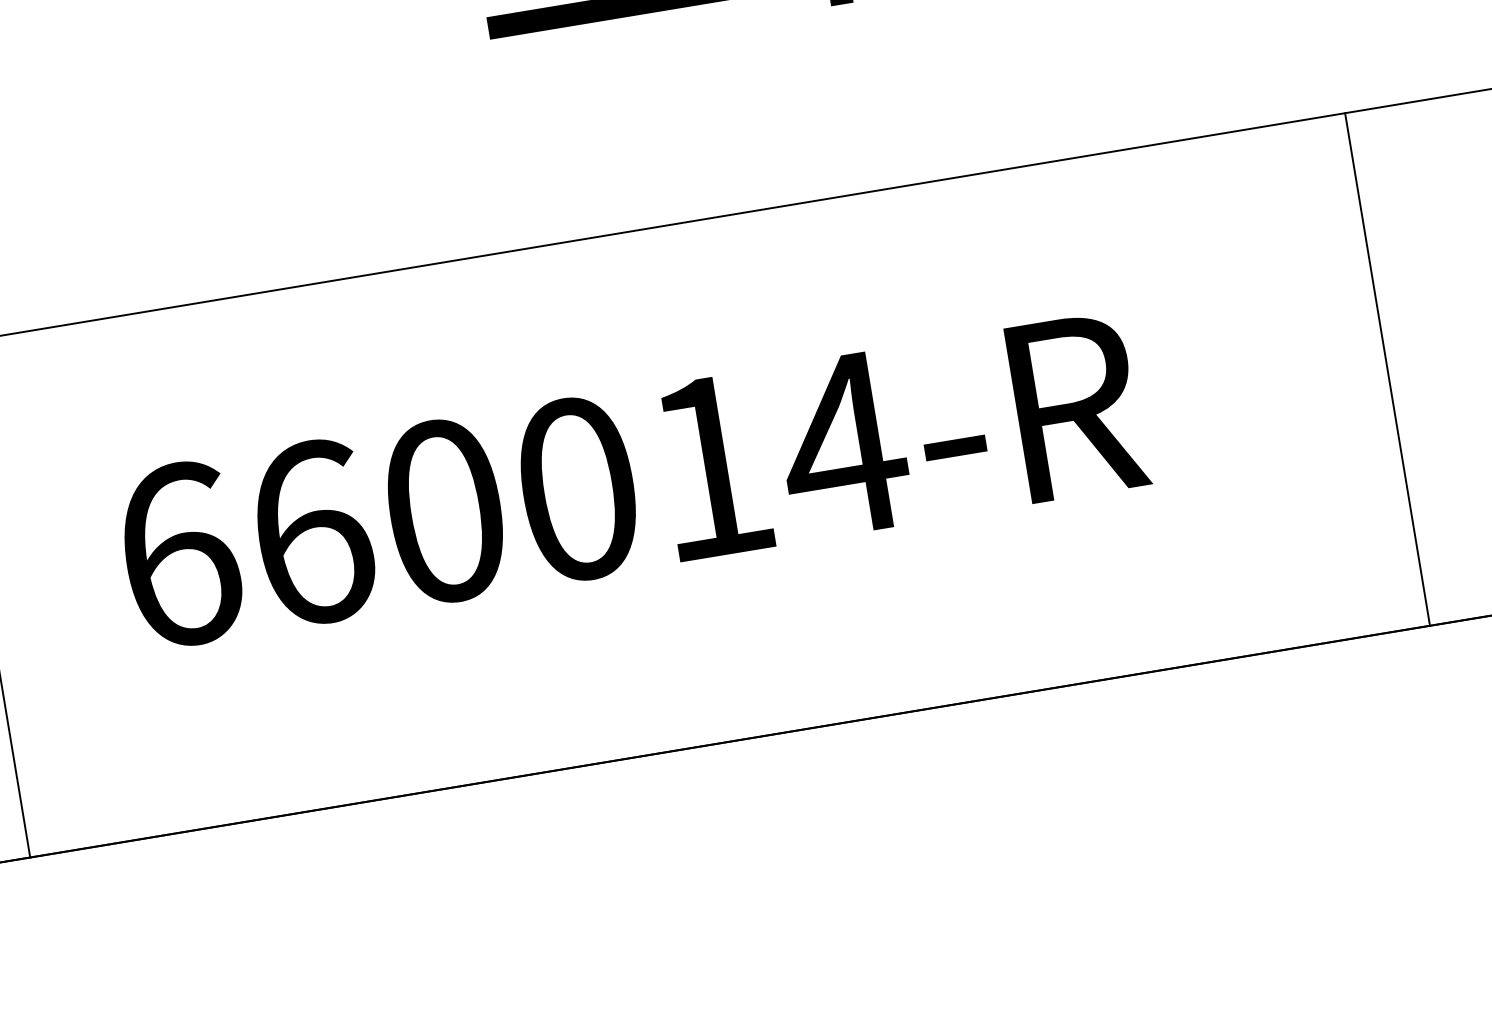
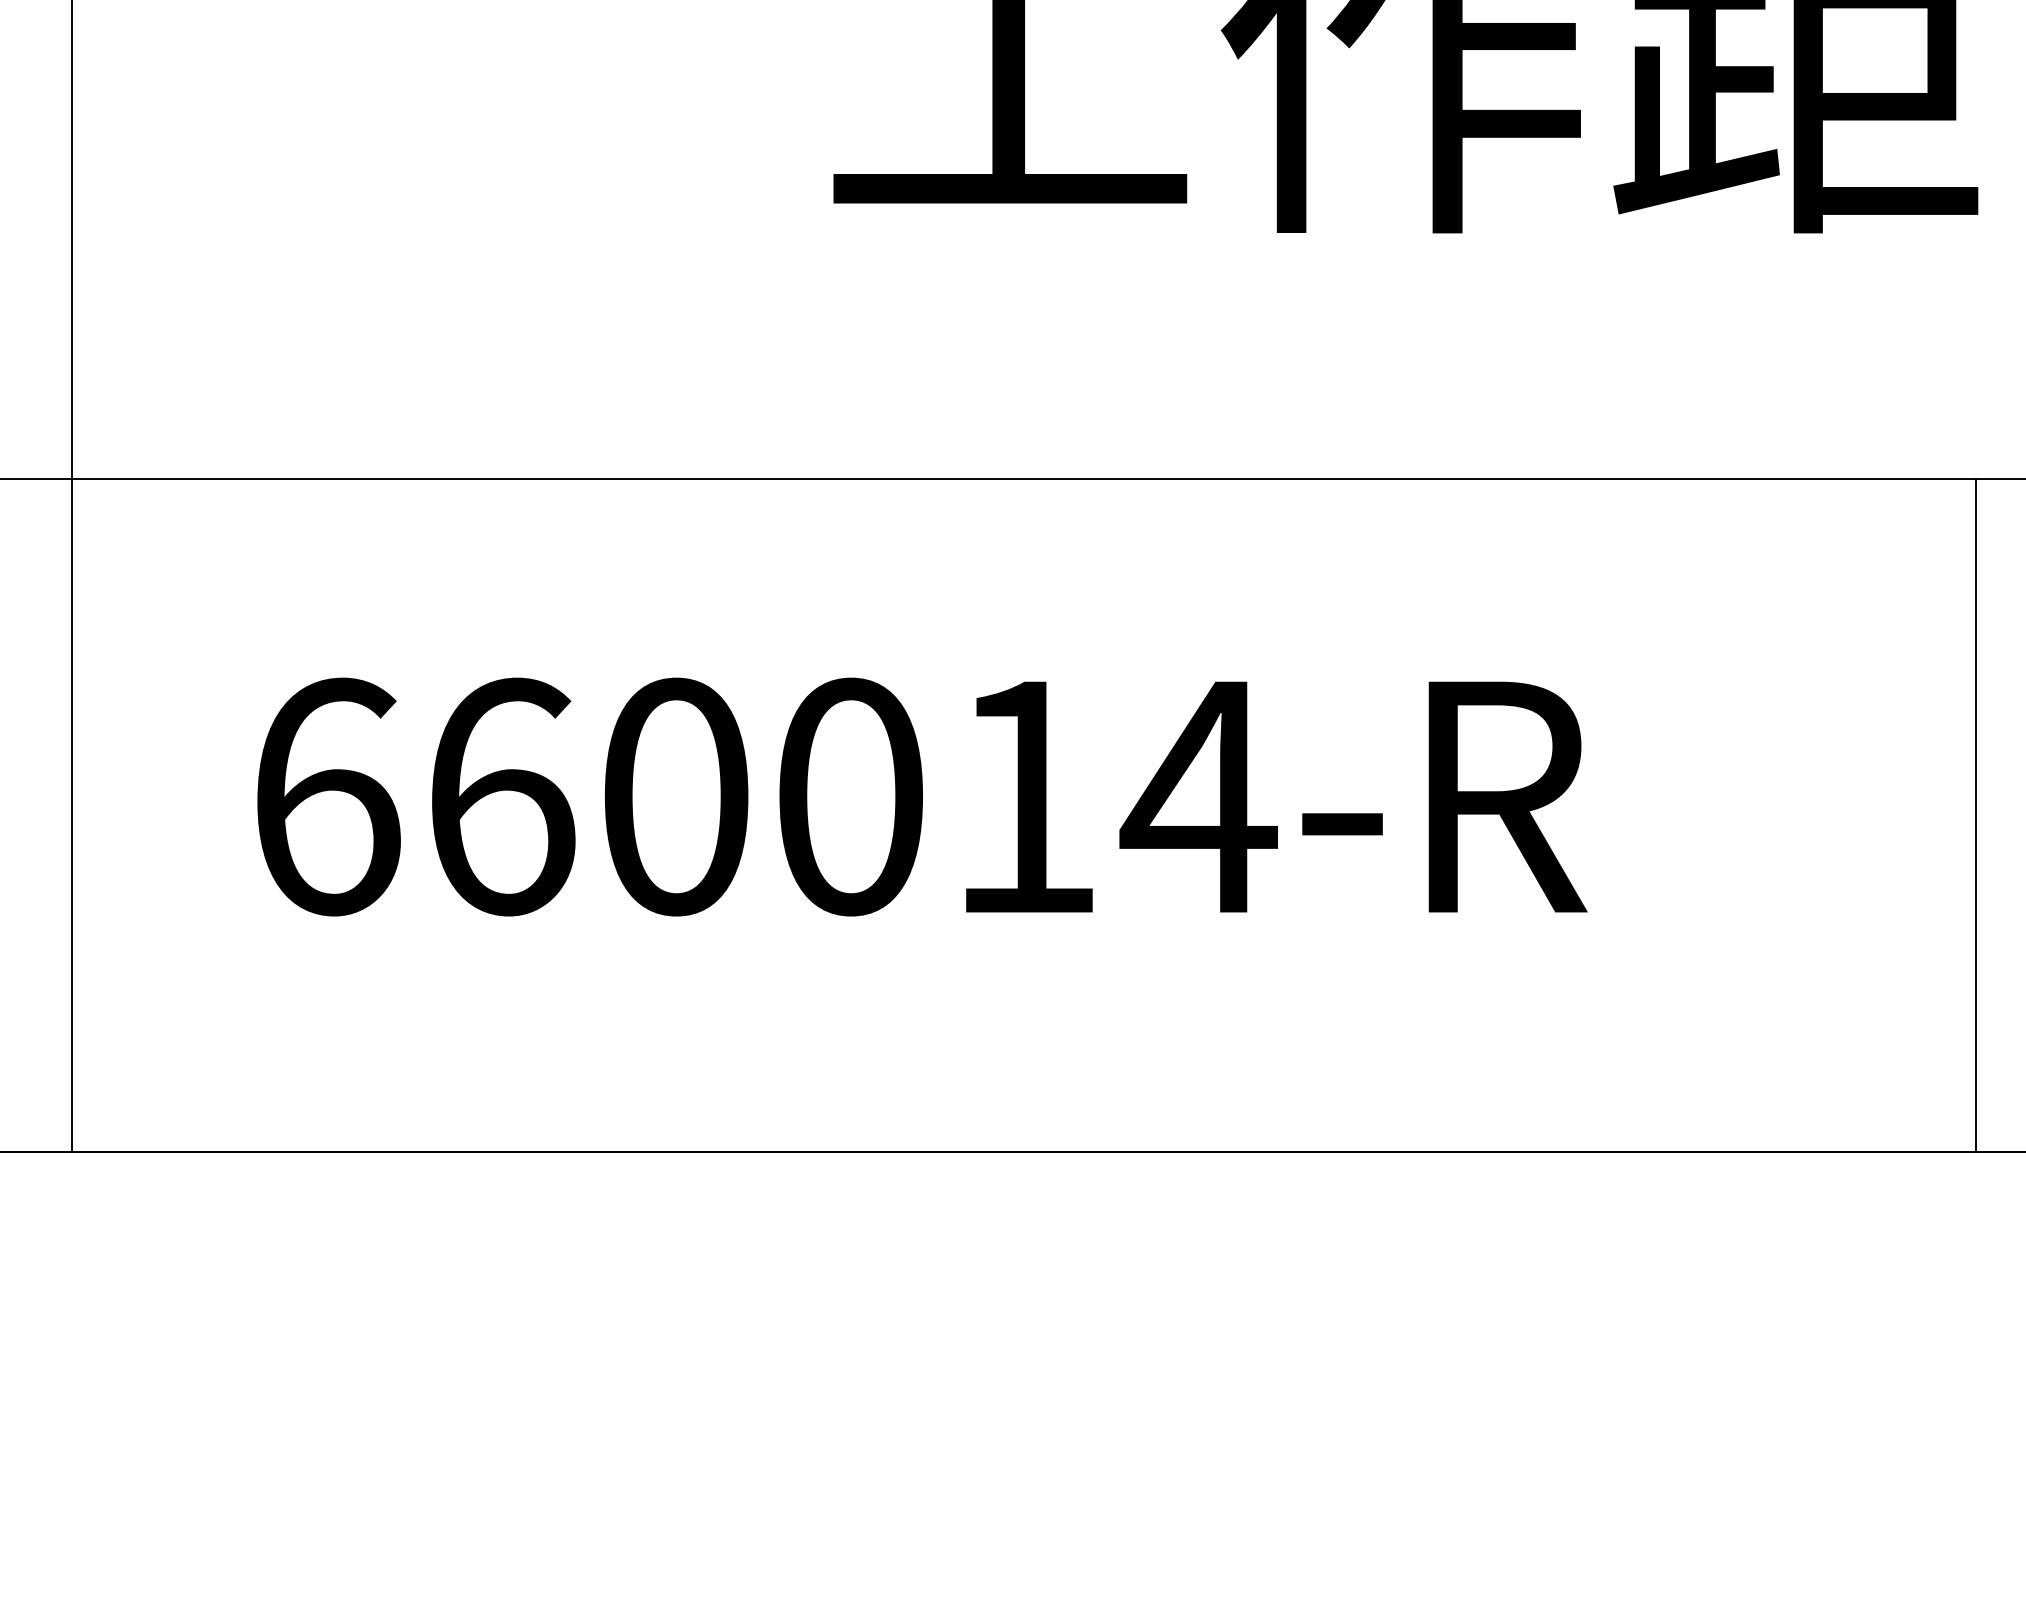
line: (1387, 369) -> (1975, 815), moved

